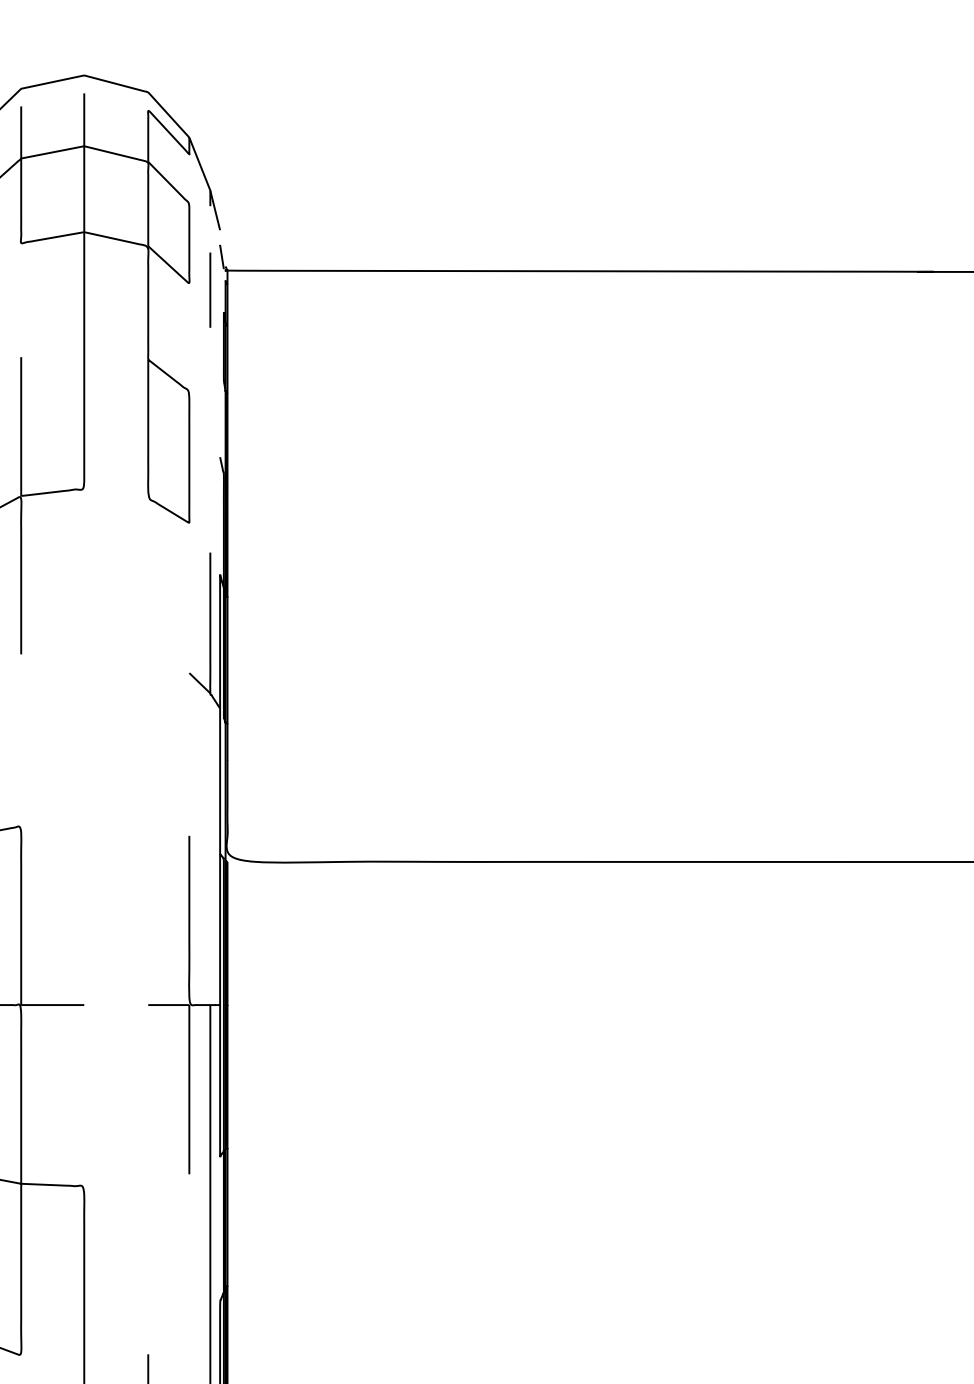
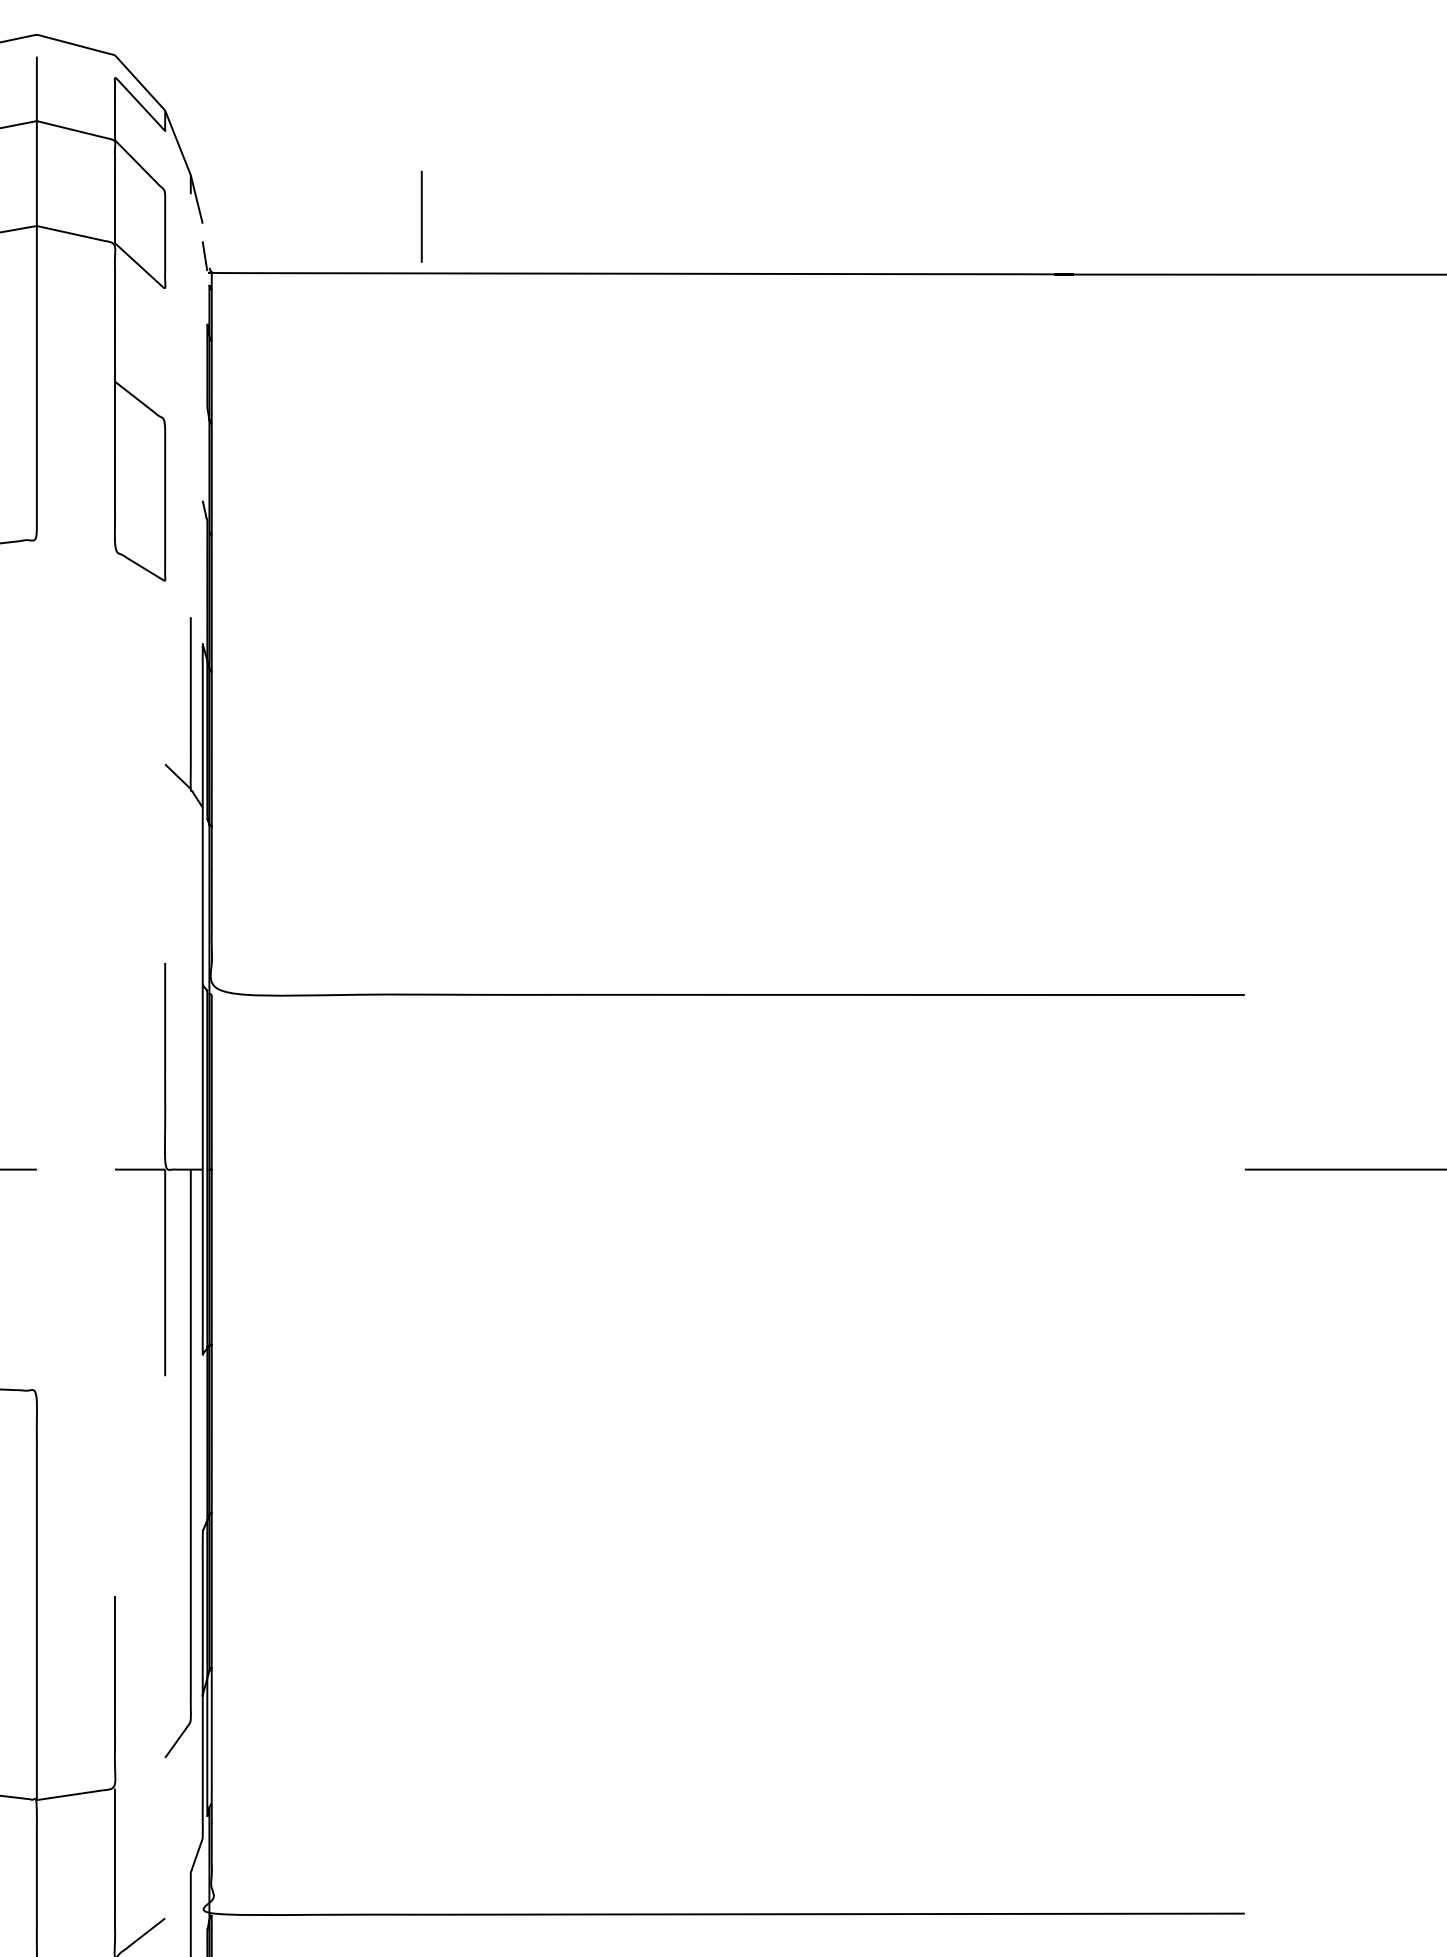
line: (210, 289) -> (421, 216), moved

